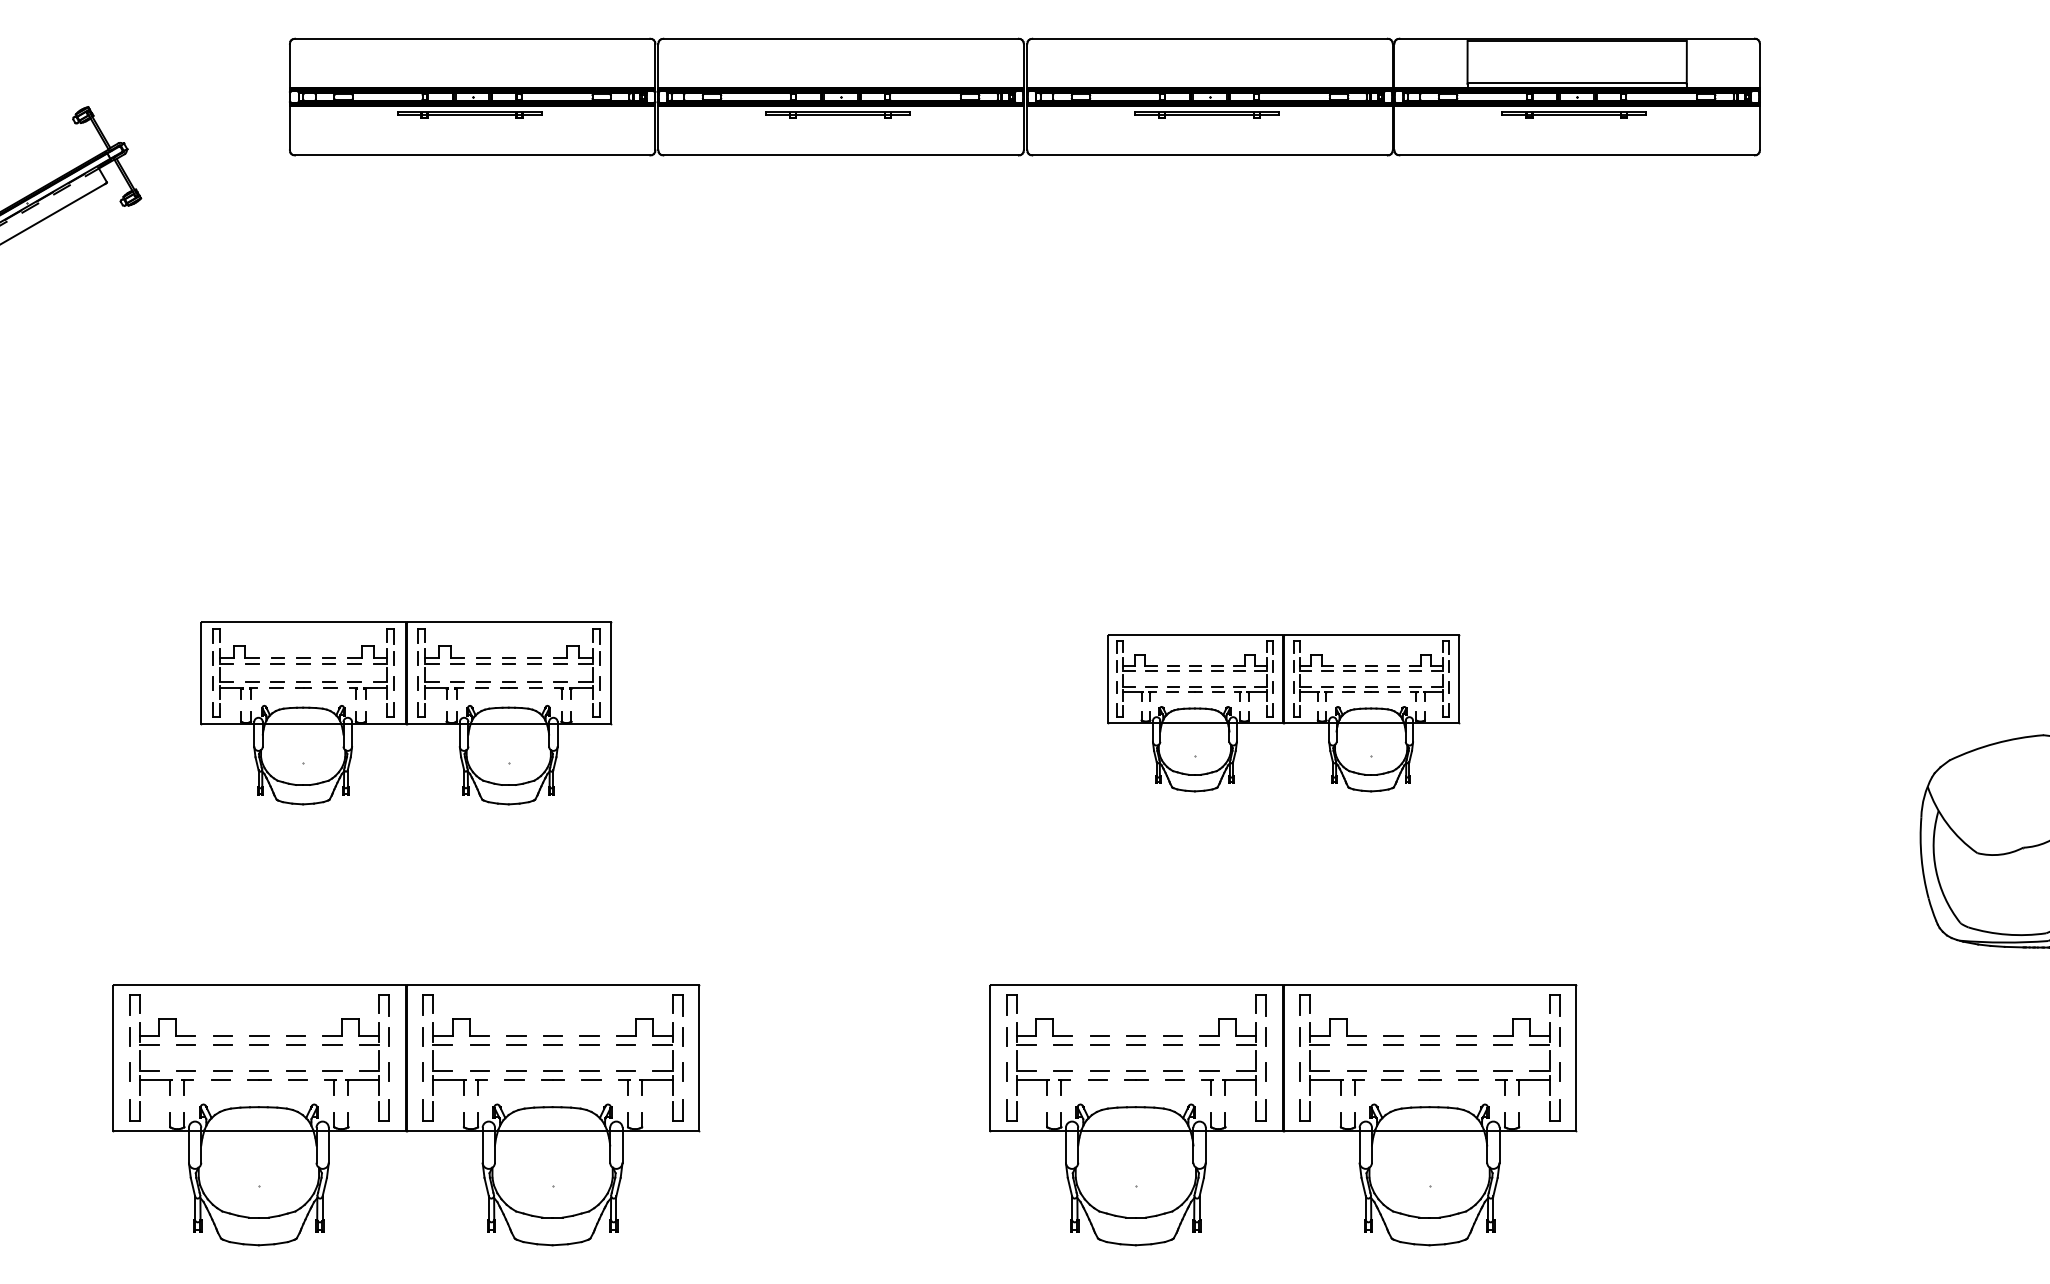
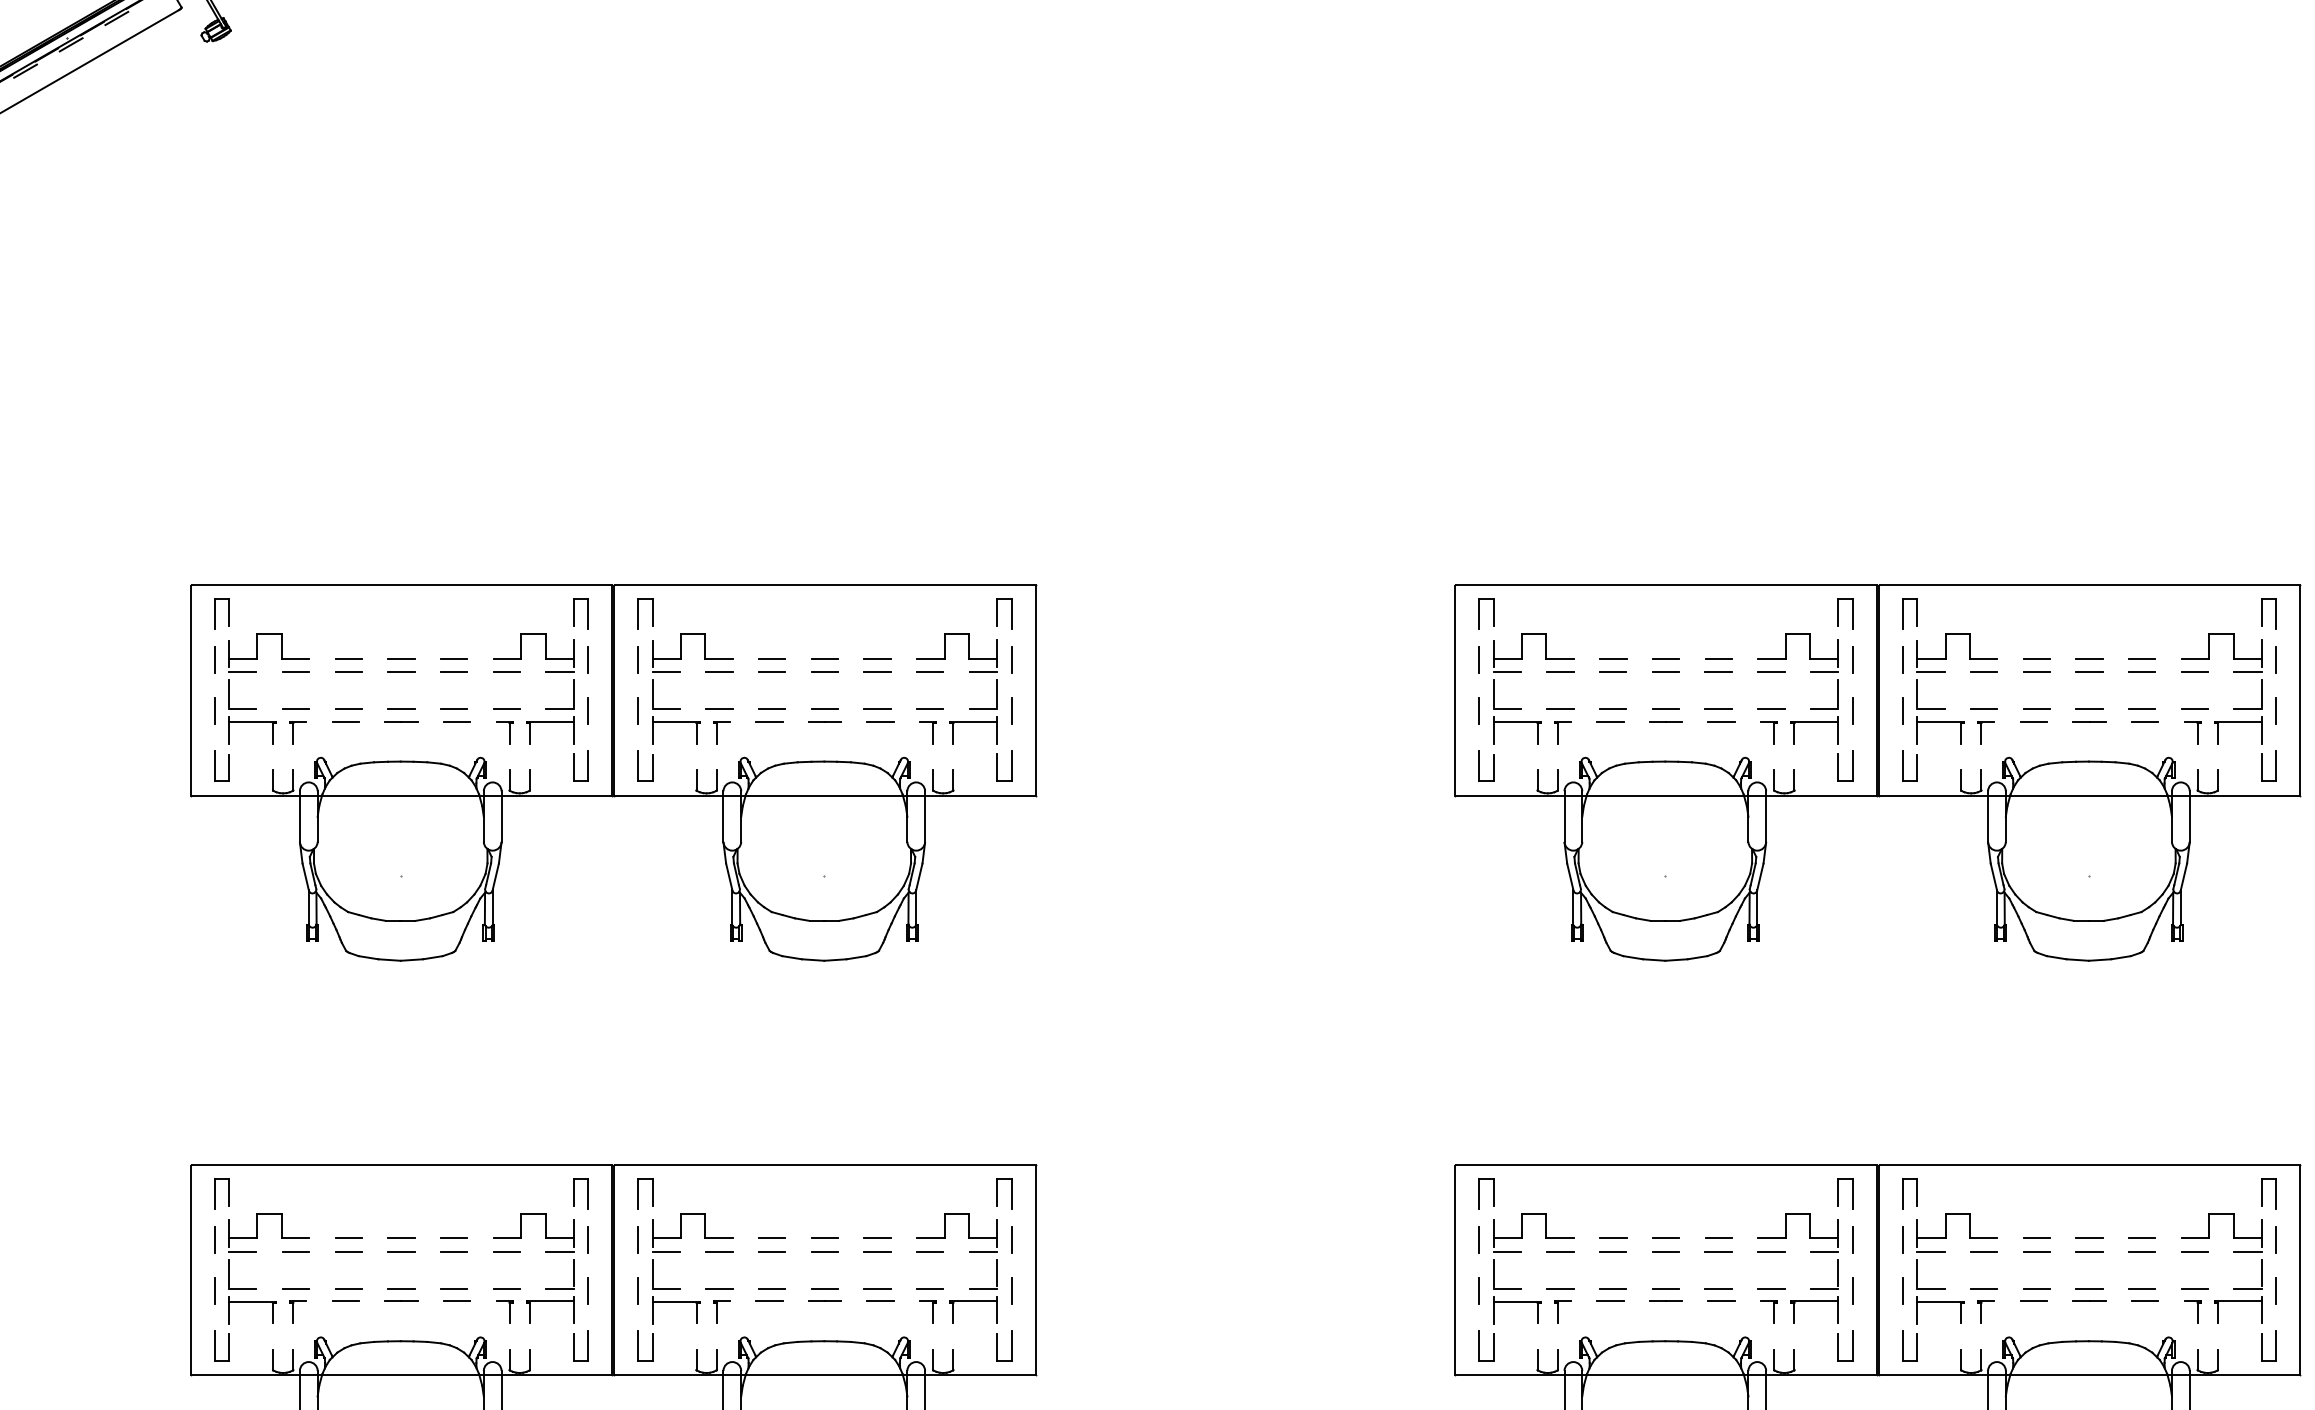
part: (406, 713) -> (613, 773), size x1.43
part: (1283, 713) -> (1878, 773), size x1.67

